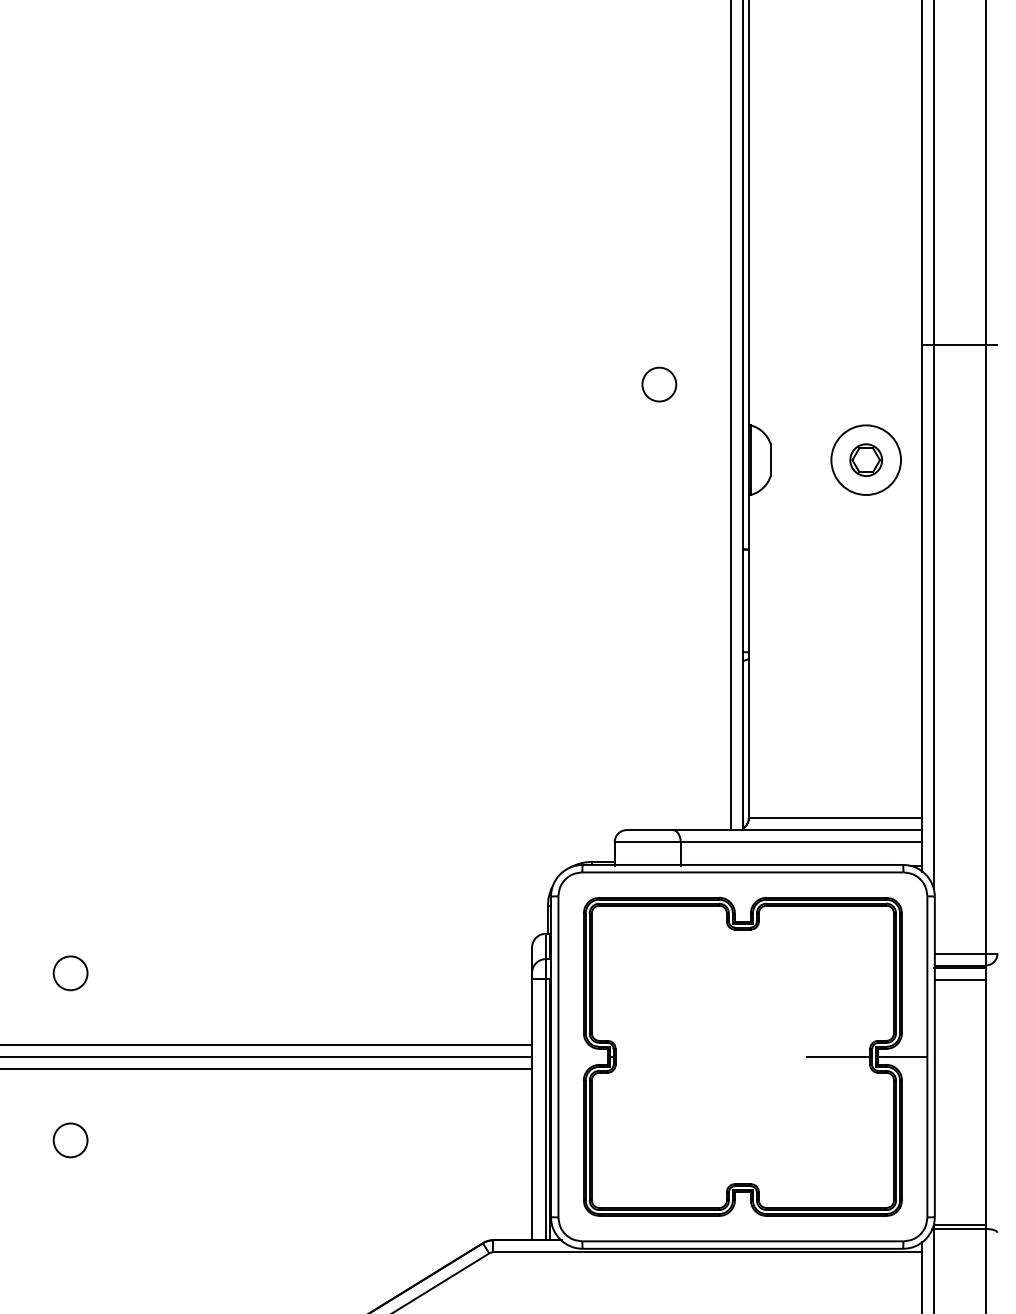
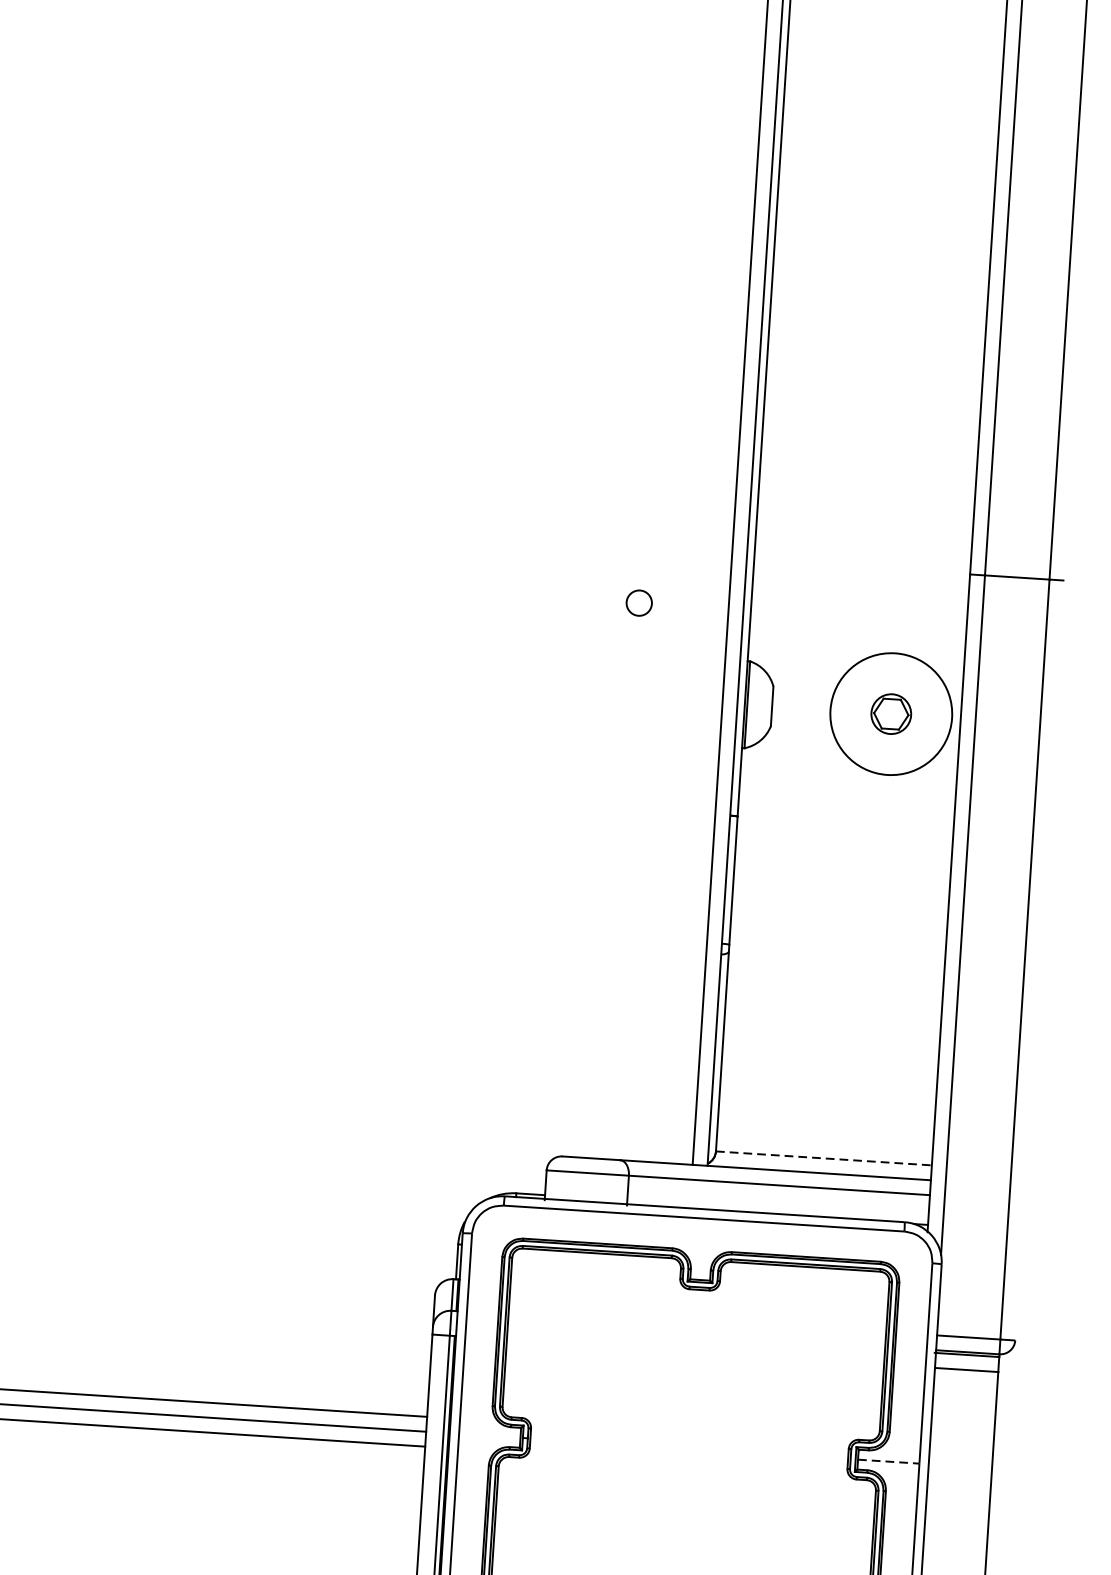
circle: (659, 384) -> (639, 603), size x0.6
circle: (866, 459) -> (891, 713), size x1.4
line: (835, 818) -> (824, 1158), solid -> dashed
line: (838, 1056) -> (808, 1455), removed
line: (902, 1056) -> (888, 1461), solid -> dashed

